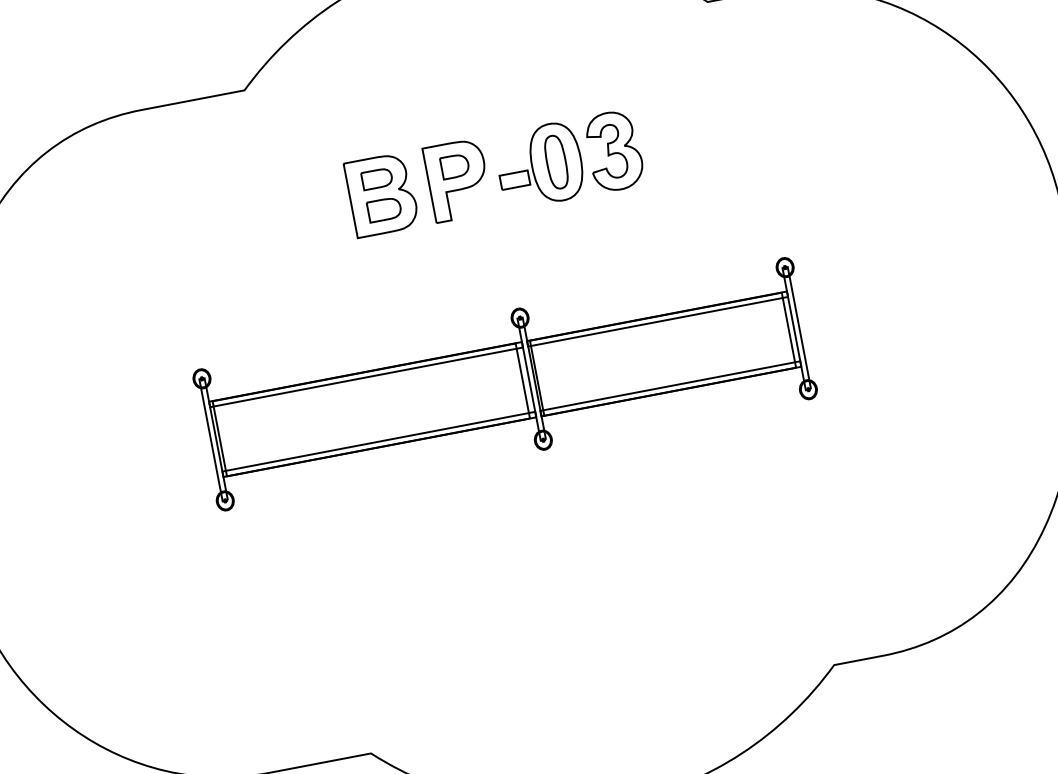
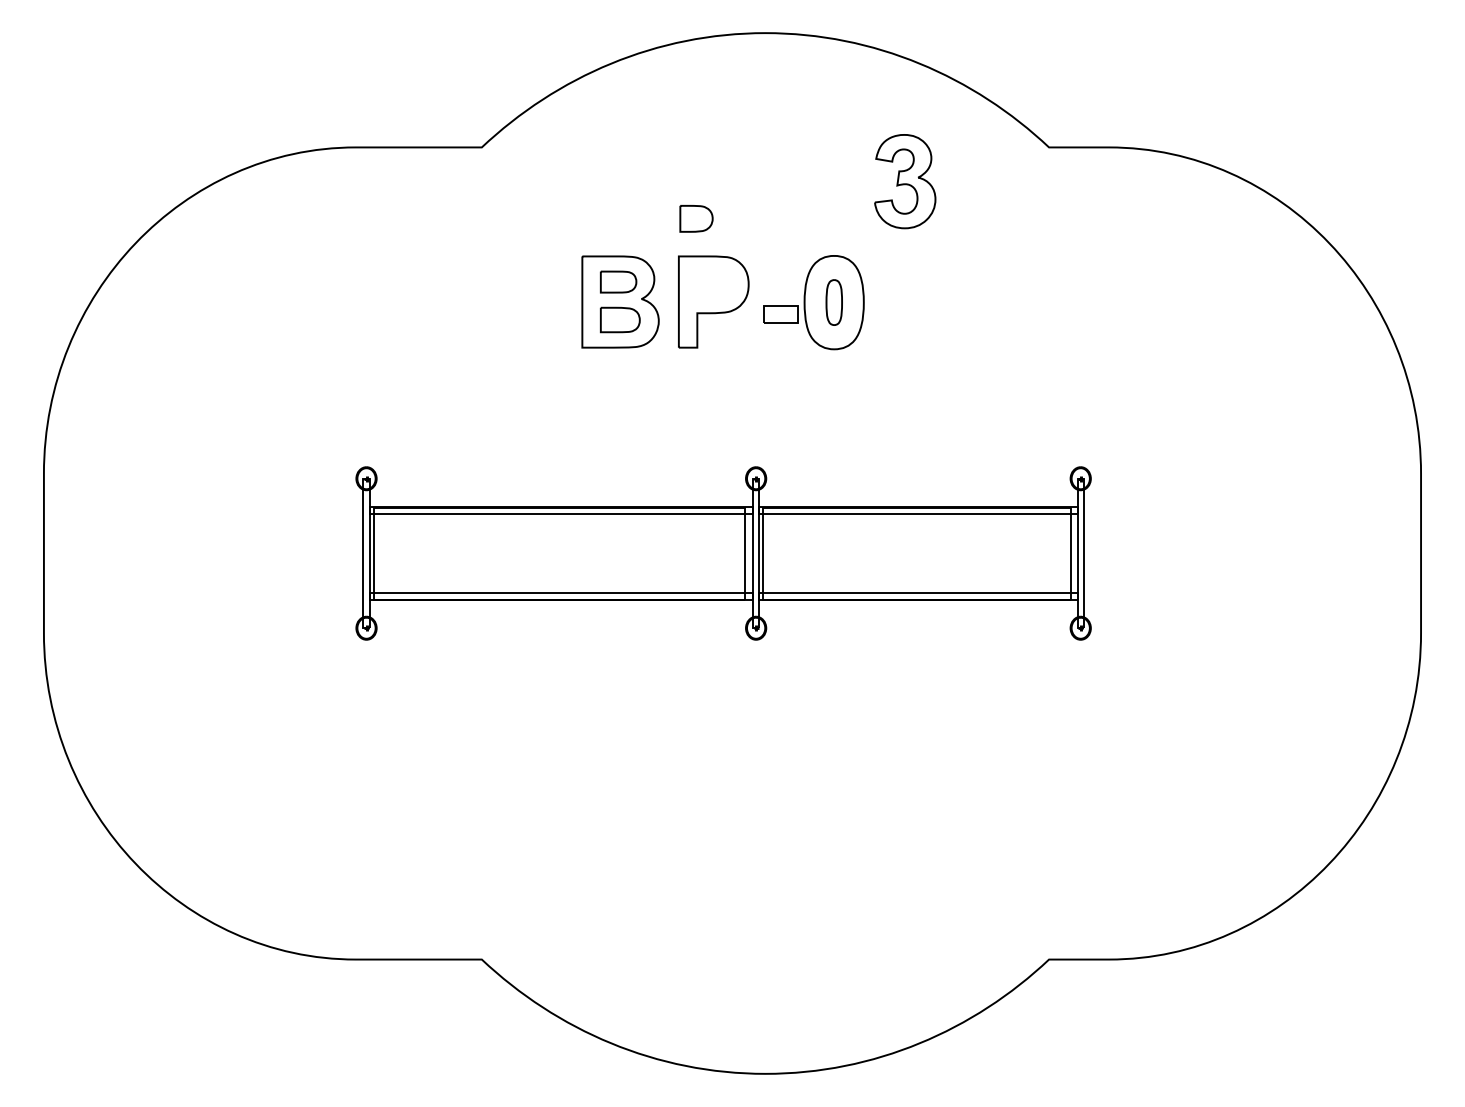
part: (614, 150) -> (905, 181), moved
part: (556, 162) -> (834, 302), size x0.7
part: (455, 166) -> (696, 218), moved

